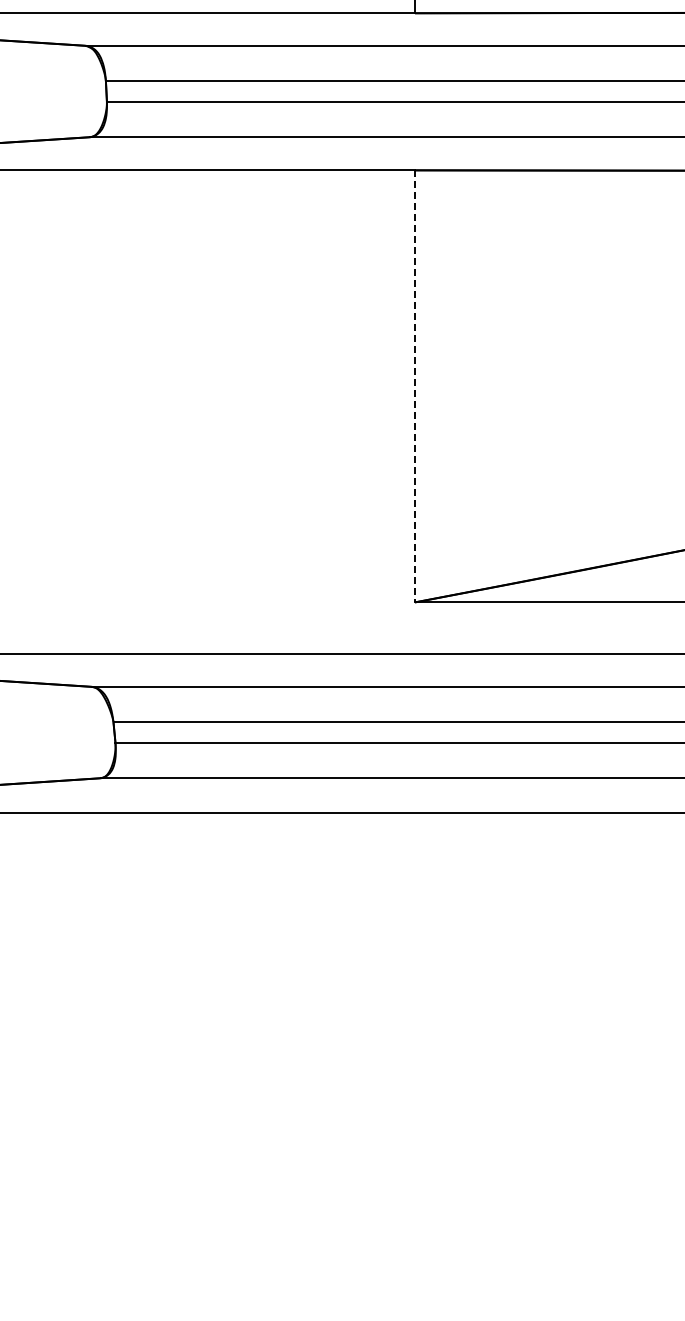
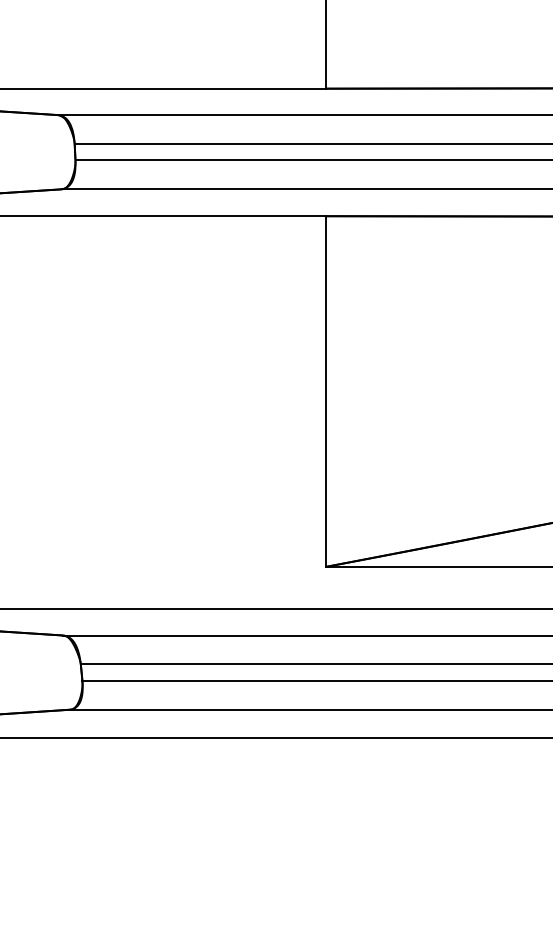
line: (415, 386) -> (325, 391), dashed -> solid

